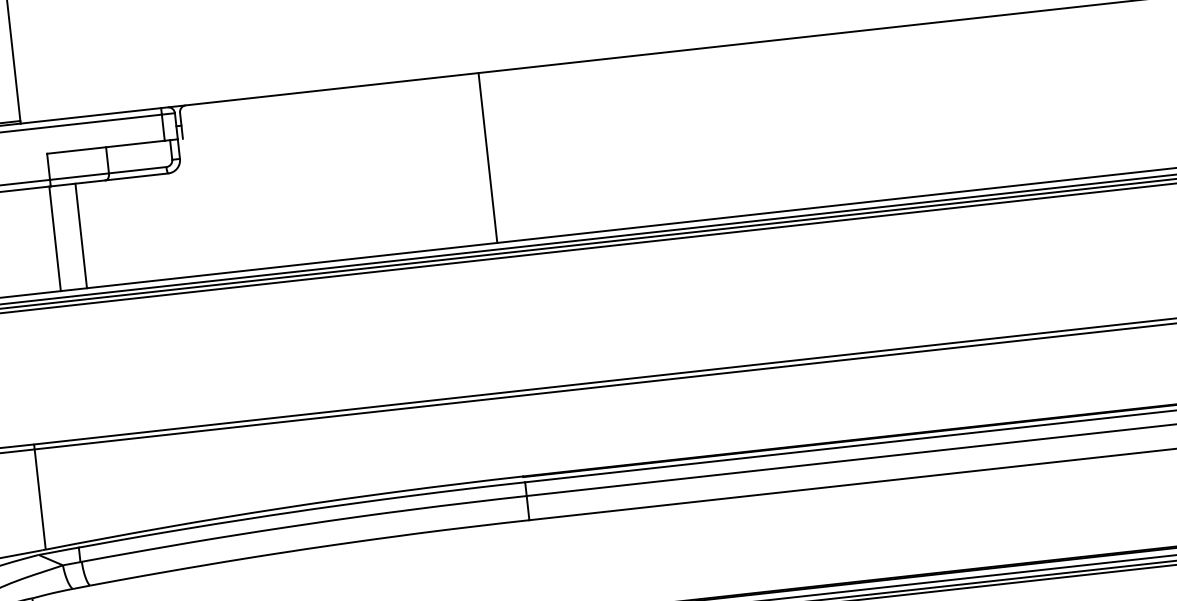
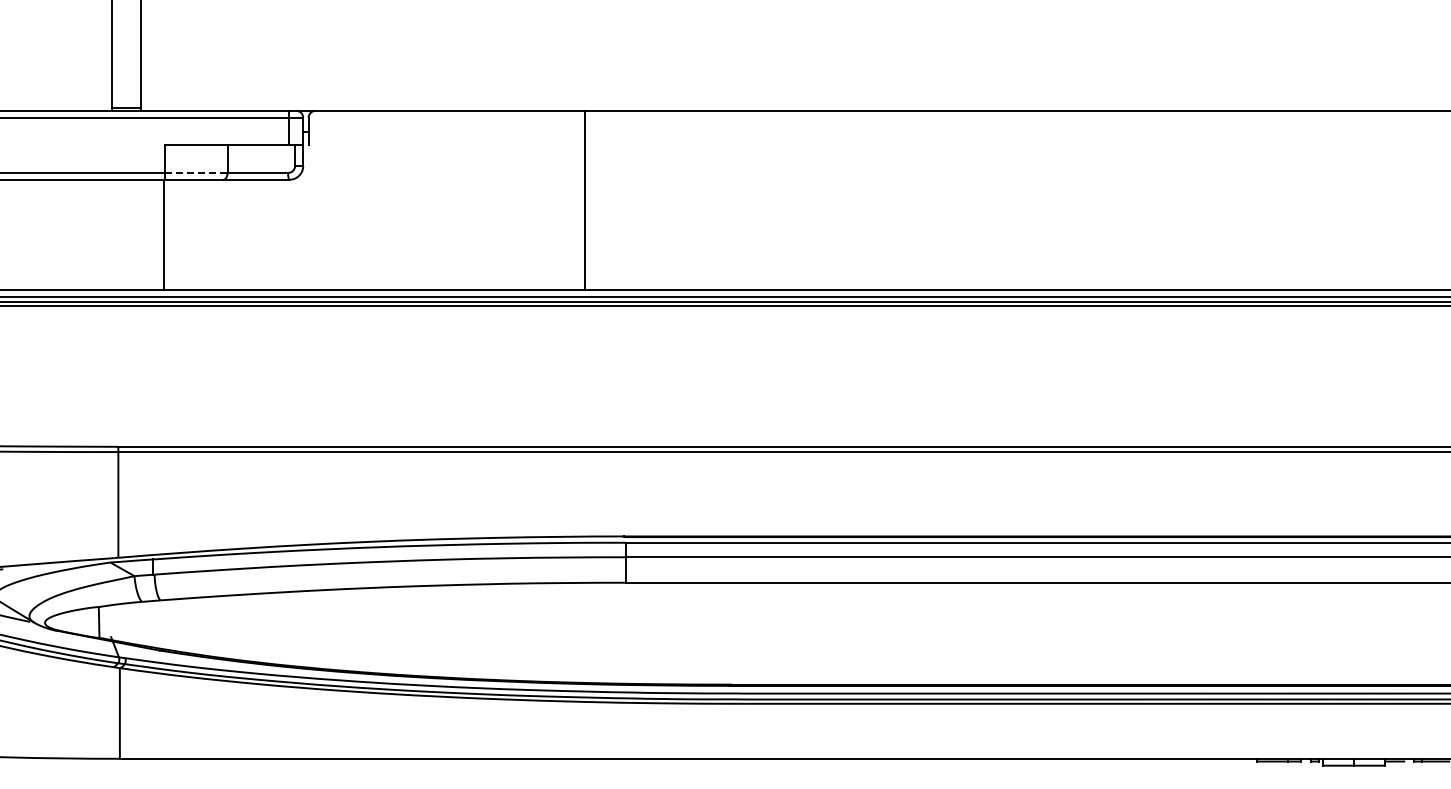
line: (488, 157) -> (585, 200), moved
line: (79, 176) -> (196, 172), solid -> dashed
line: (81, 235) -> (191, 234), removed

